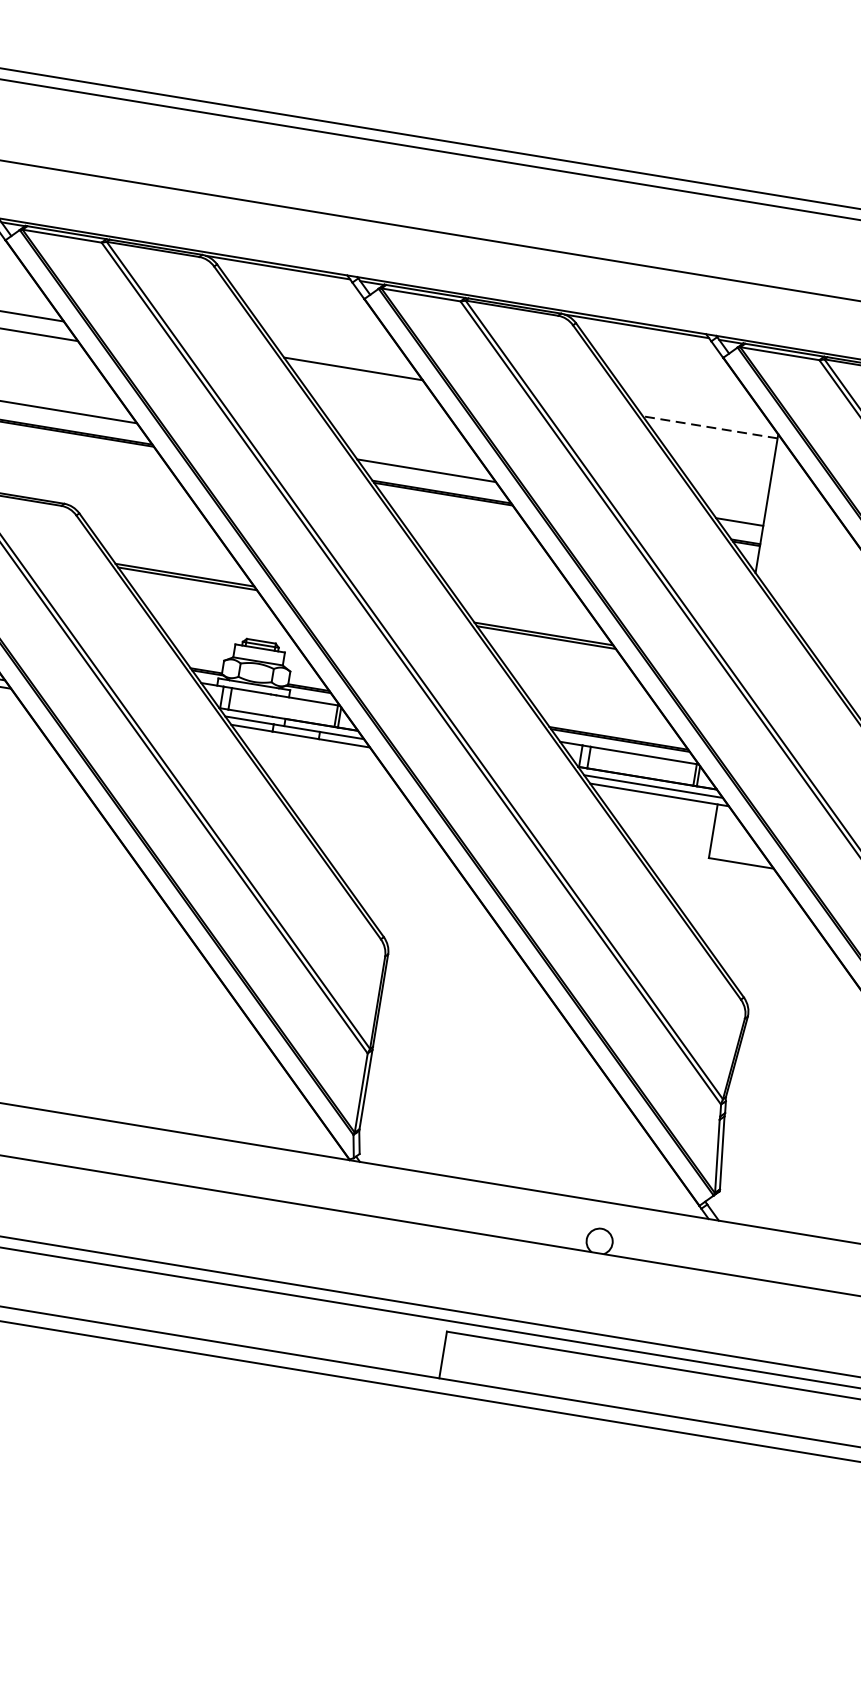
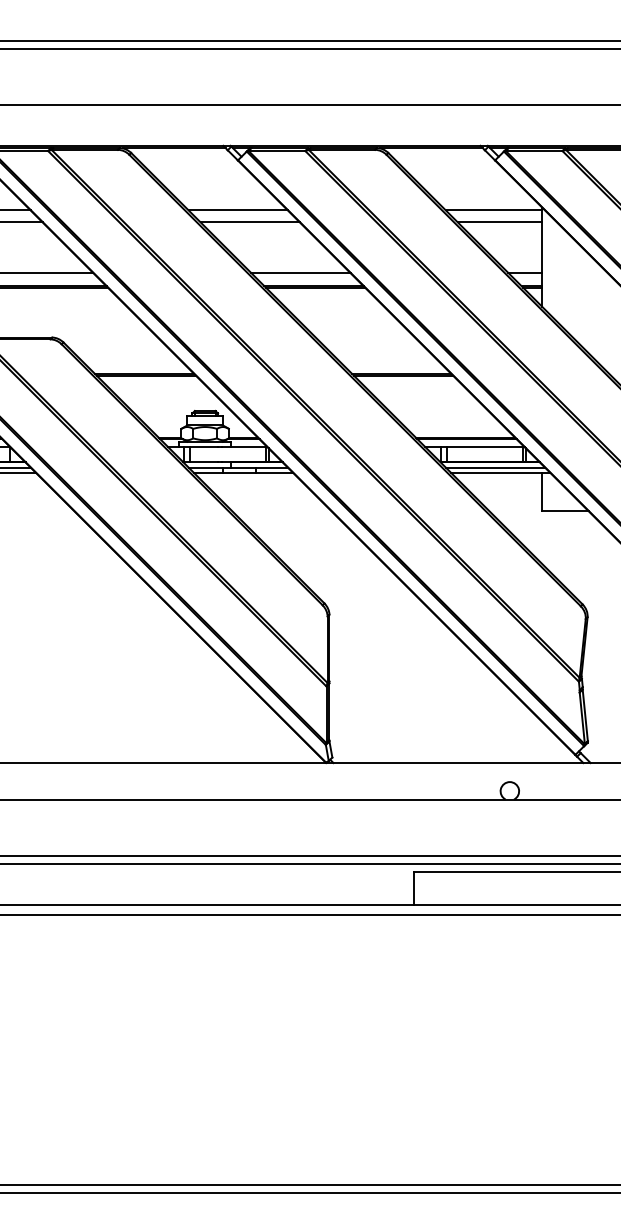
line: (367, 388) -> (250, 222), added
line: (709, 427) -> (493, 210), dashed -> solid
line: (715, 445) -> (499, 222), added

